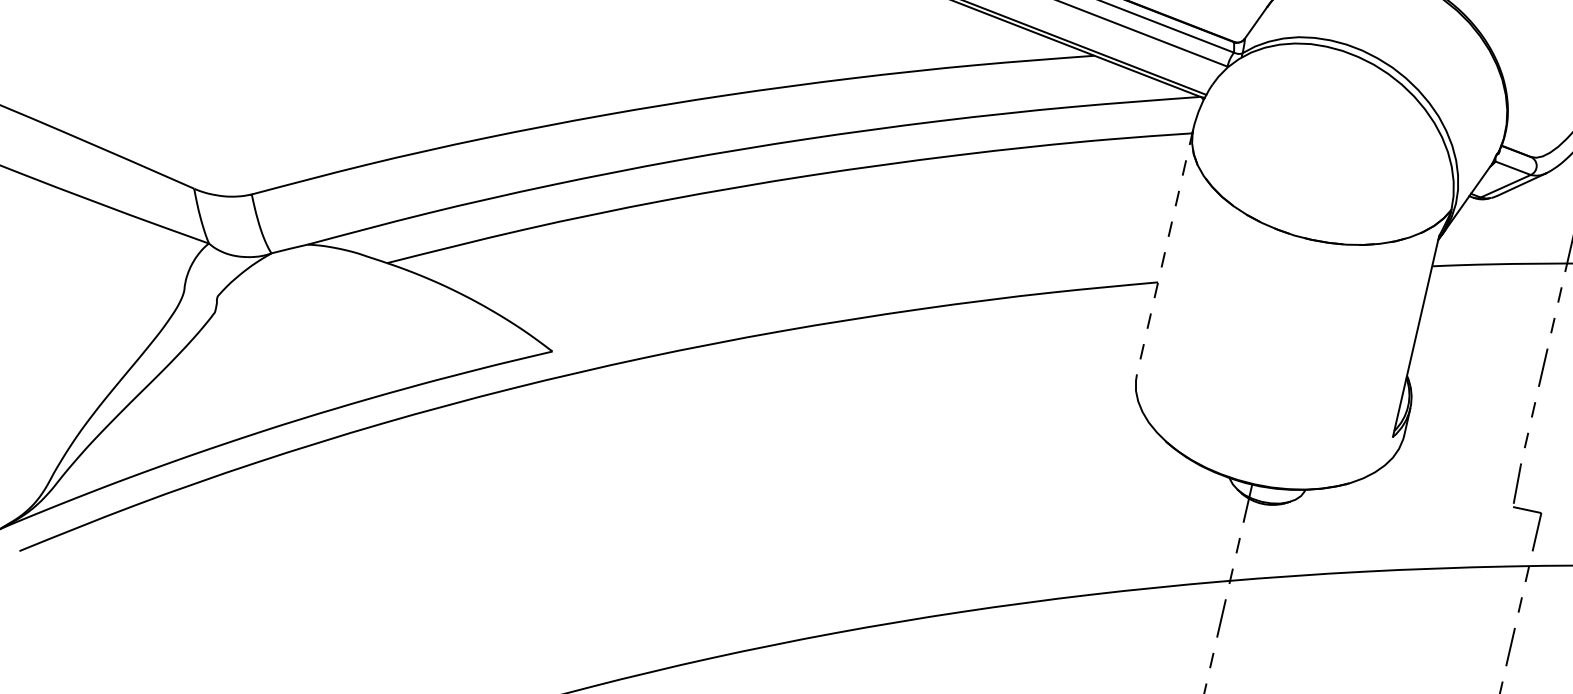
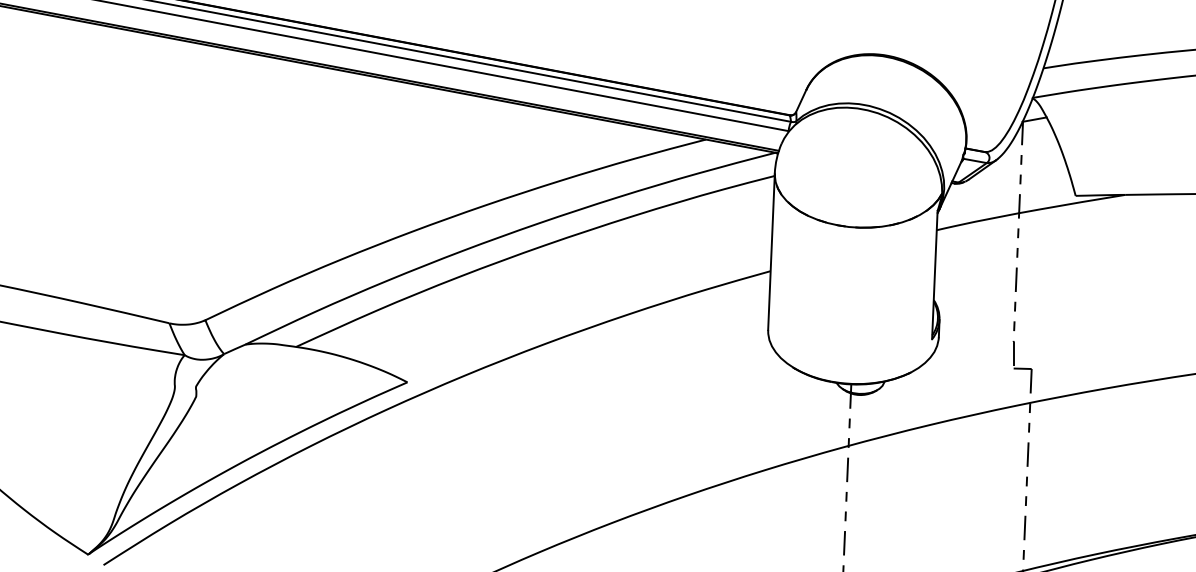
line: (1164, 253) -> (771, 252), dashed -> solid

